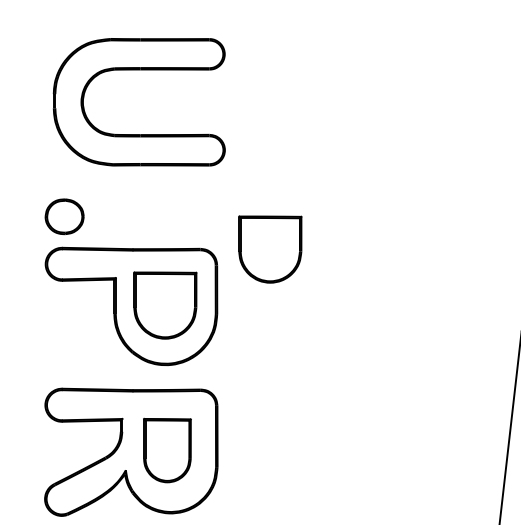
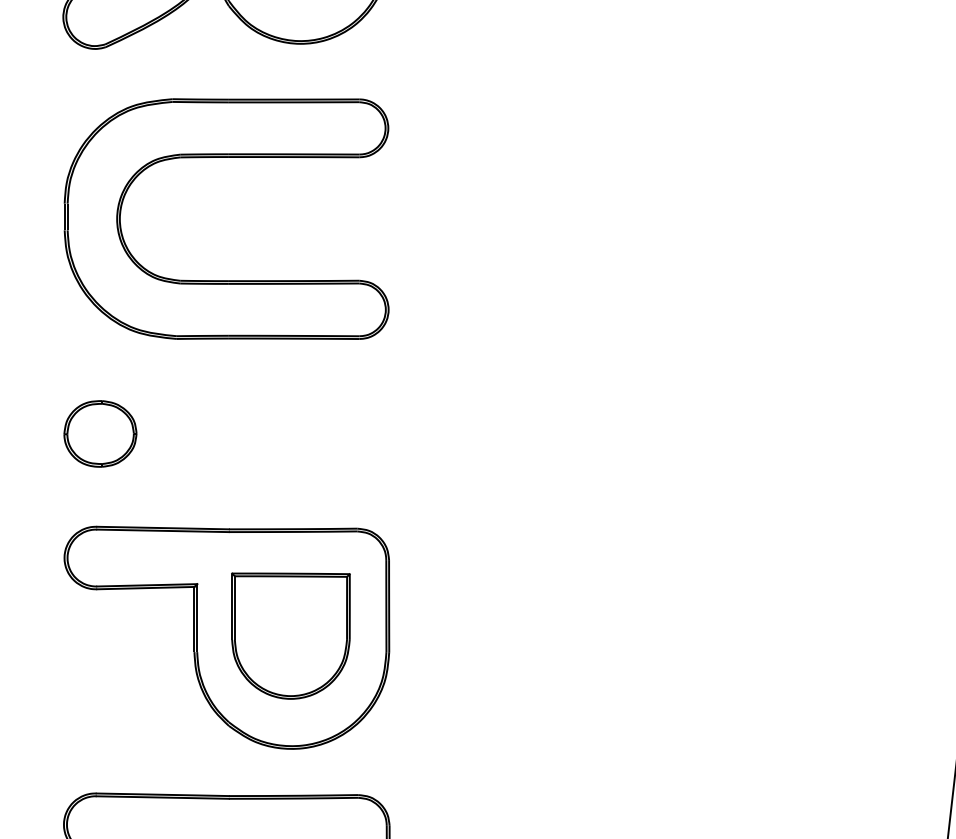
part: (138, 70) -> (225, 158), moved
part: (64, 216) -> (100, 433), moved
part: (270, 249) -> (490, 529), removed

